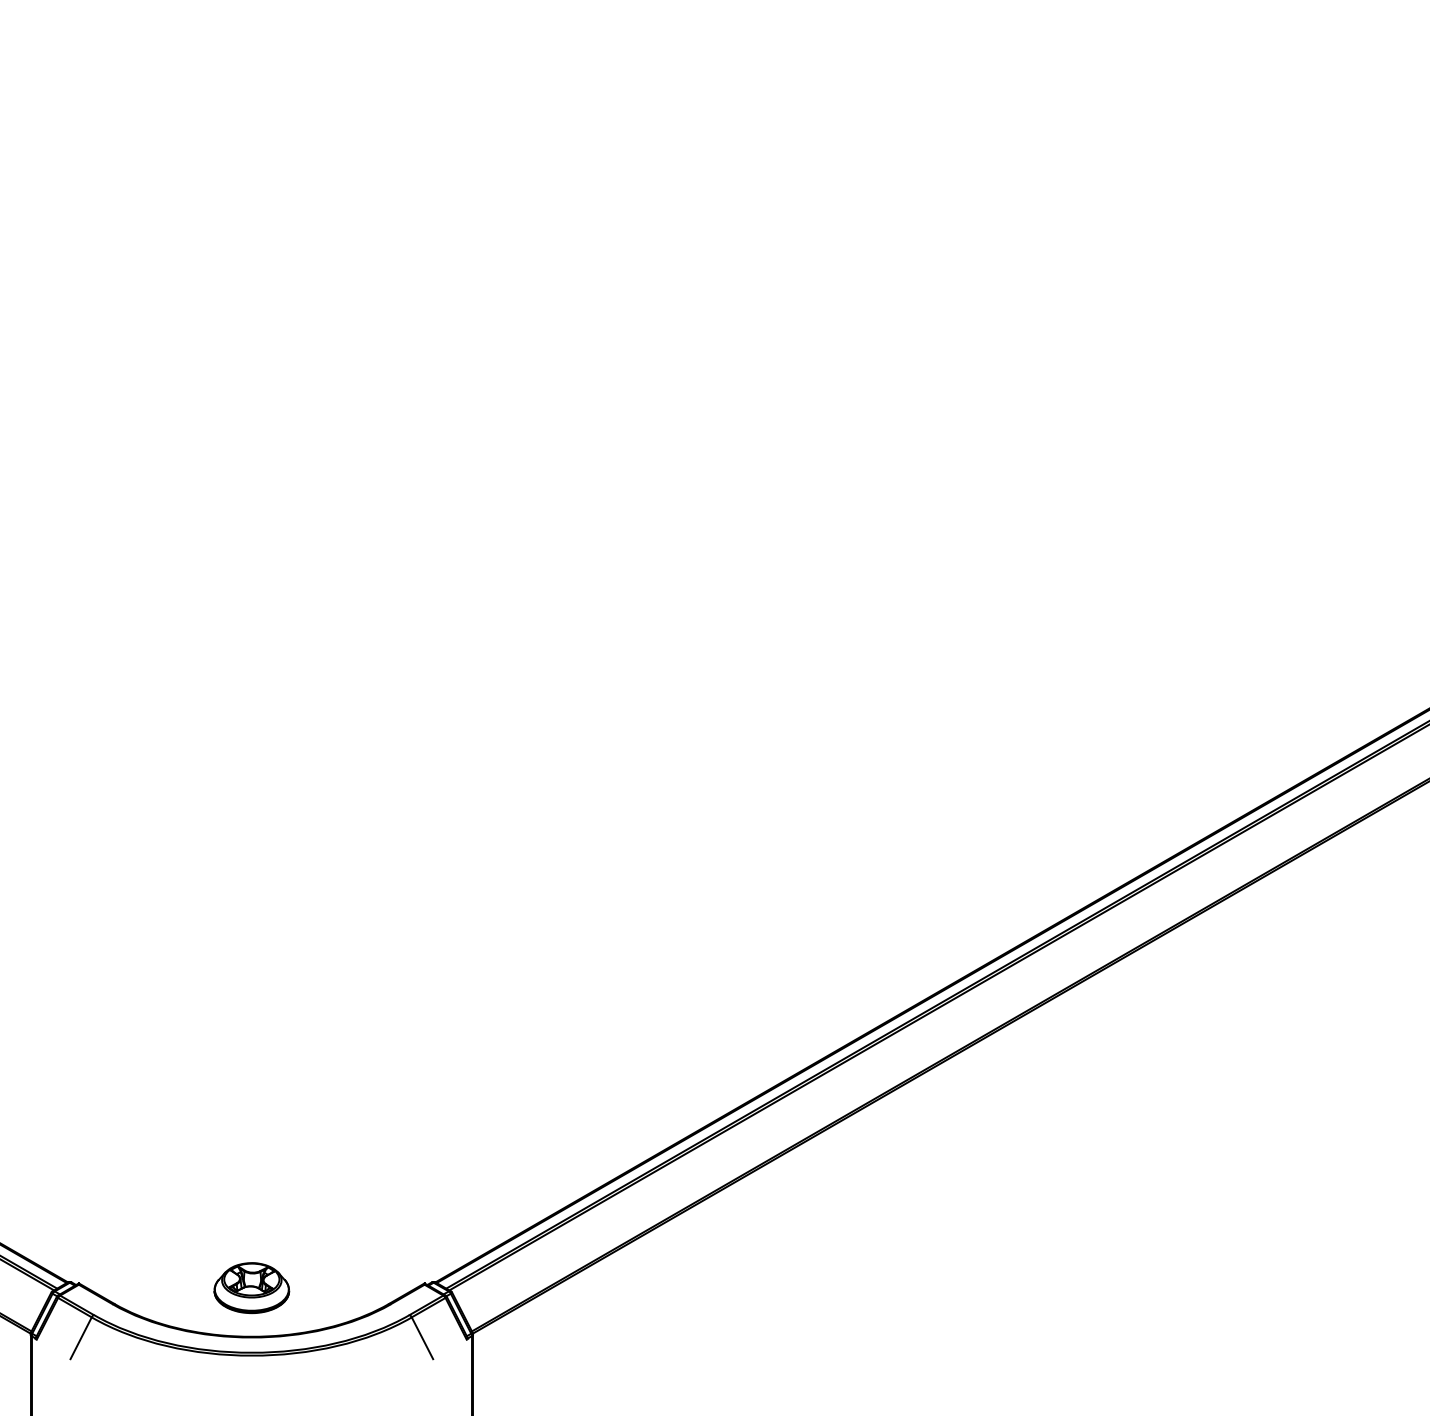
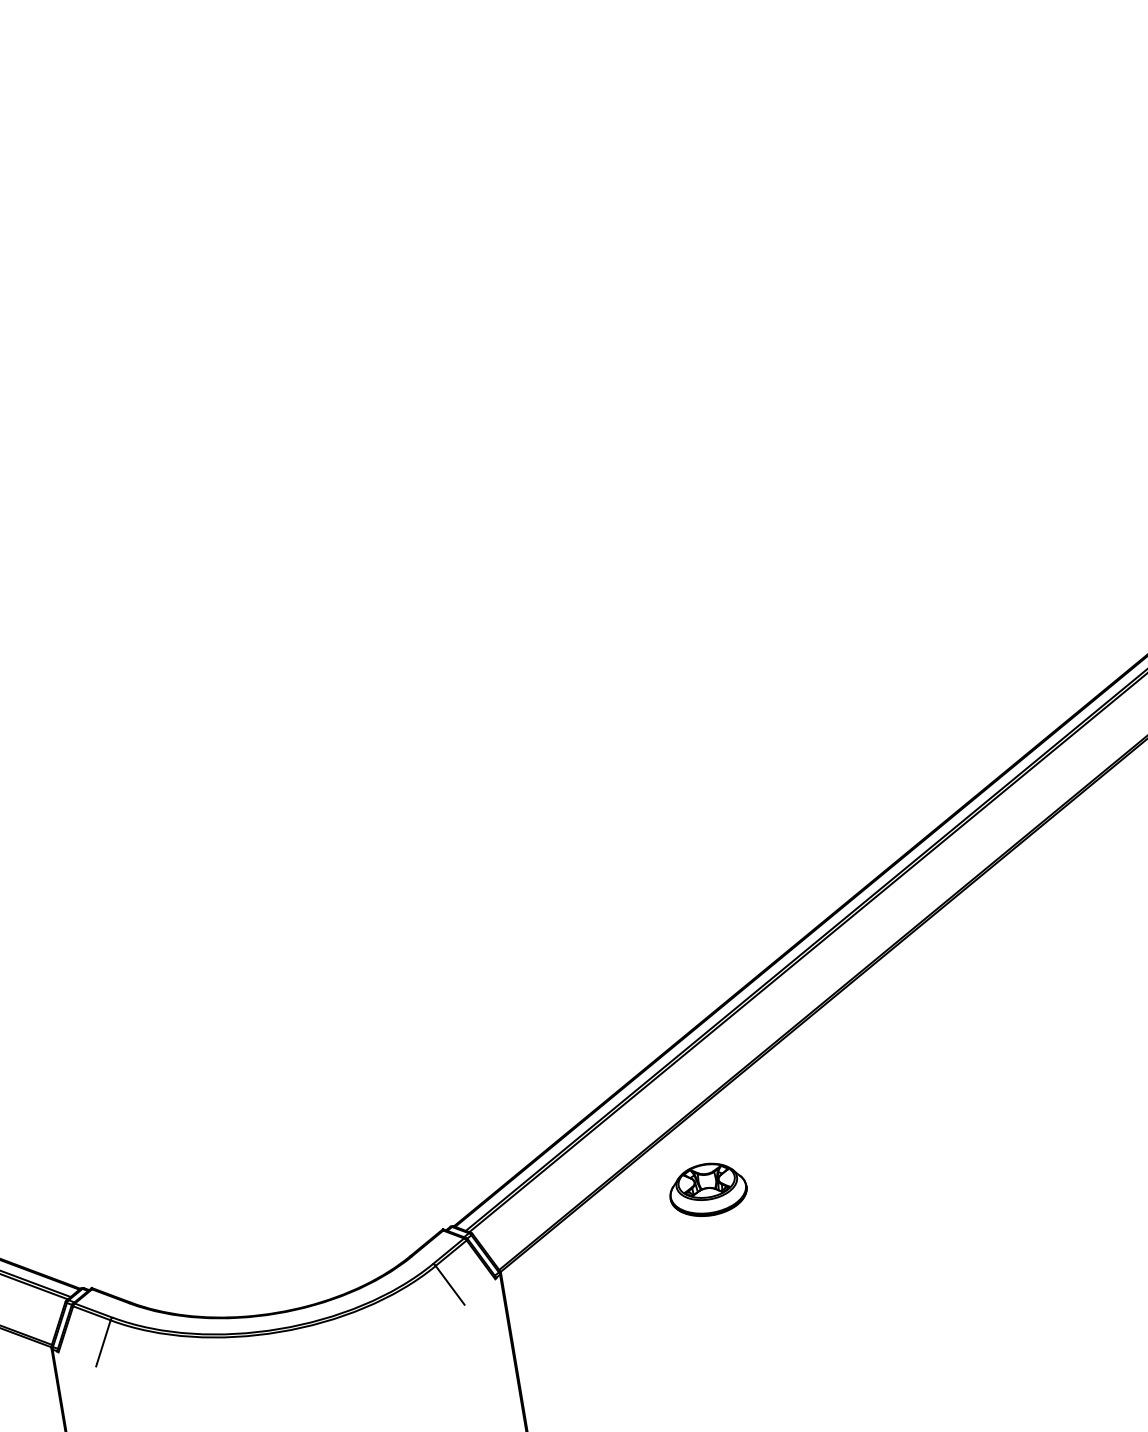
part: (251, 1288) -> (707, 1190), moved

